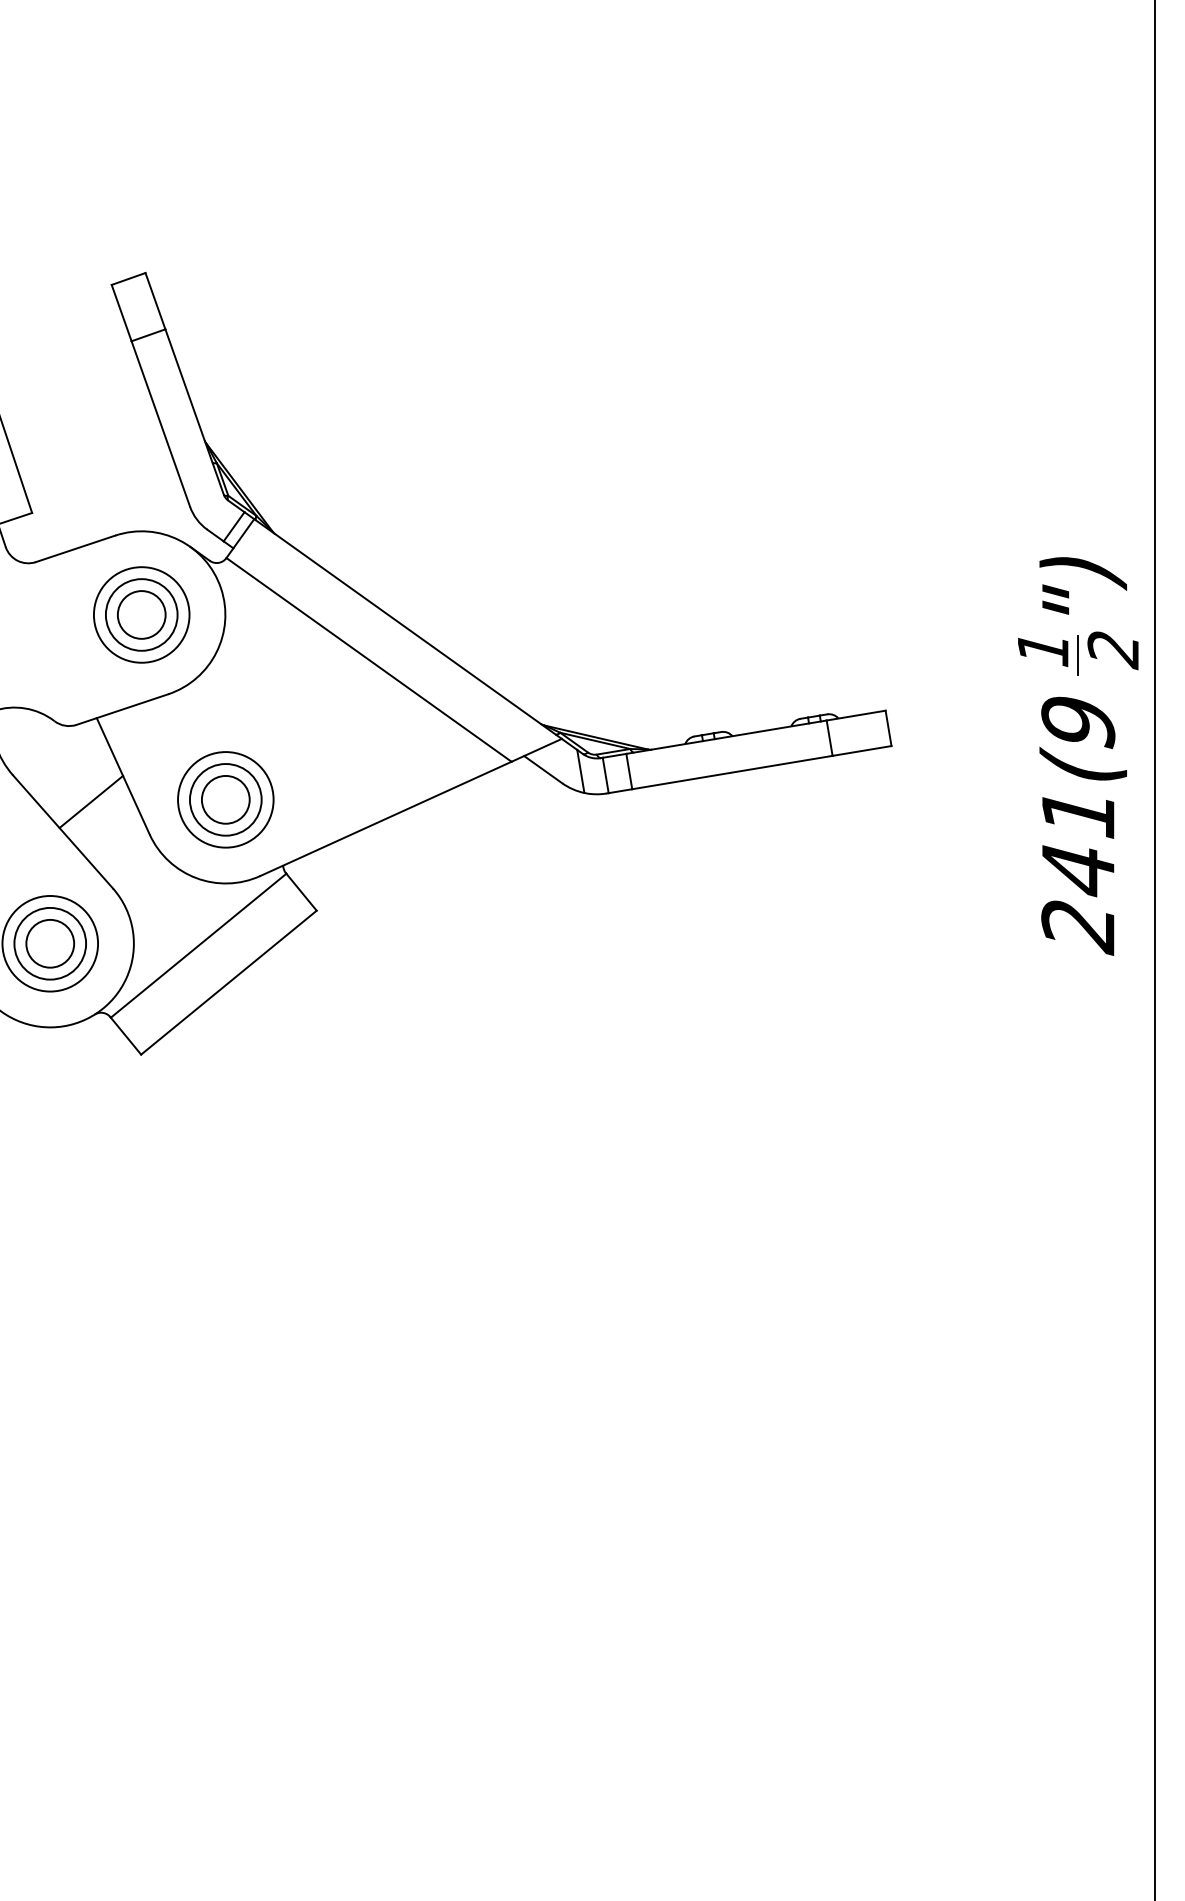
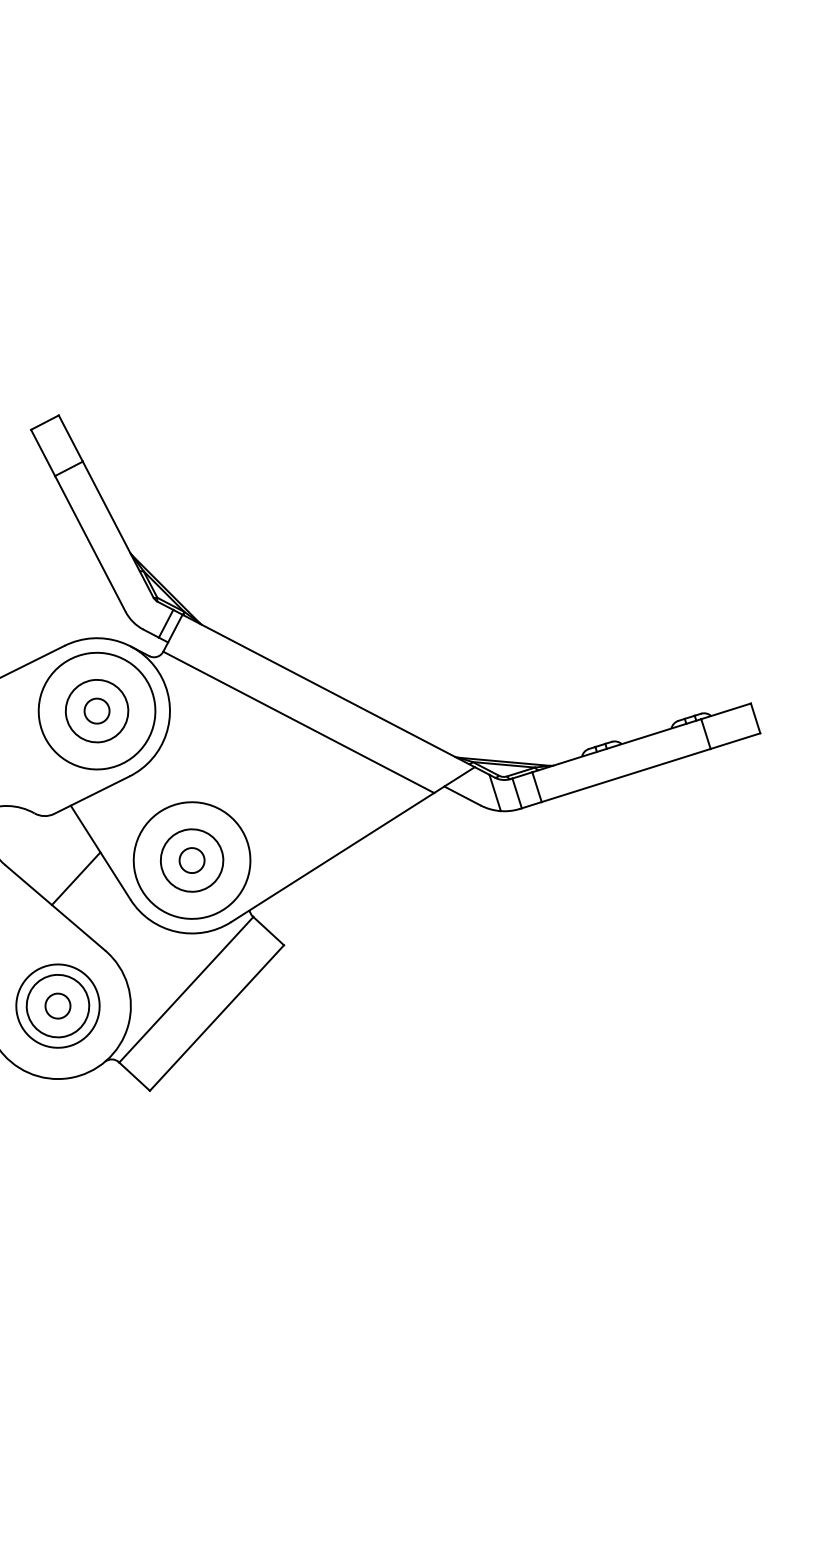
circle: (141, 614) -> (96, 710), size x0.6
circle: (141, 614) -> (96, 710), size x1.4
circle: (225, 799) -> (191, 860), size x0.6
circle: (225, 799) -> (191, 860), size x1.4
circle: (50, 943) -> (58, 1005), size x0.6

